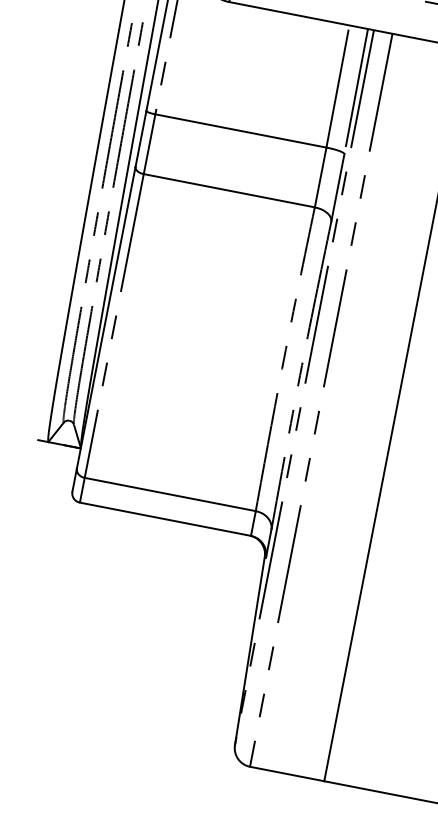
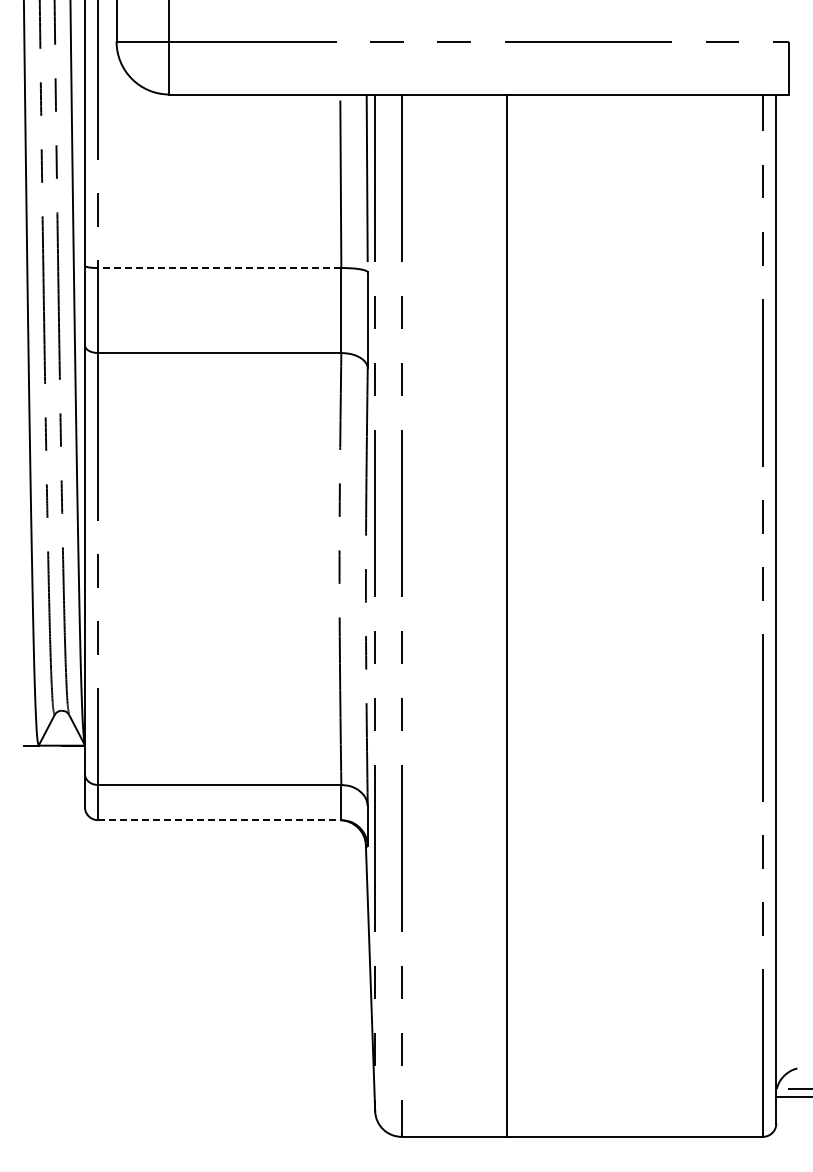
line: (240, 131) -> (219, 268), solid -> dashed
line: (165, 519) -> (219, 820), solid -> dashed

